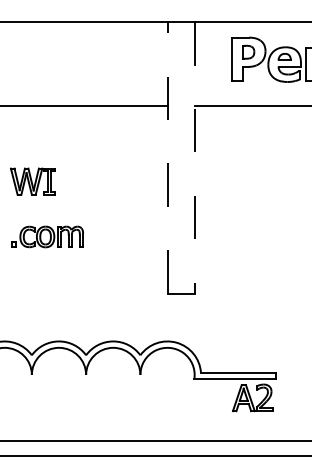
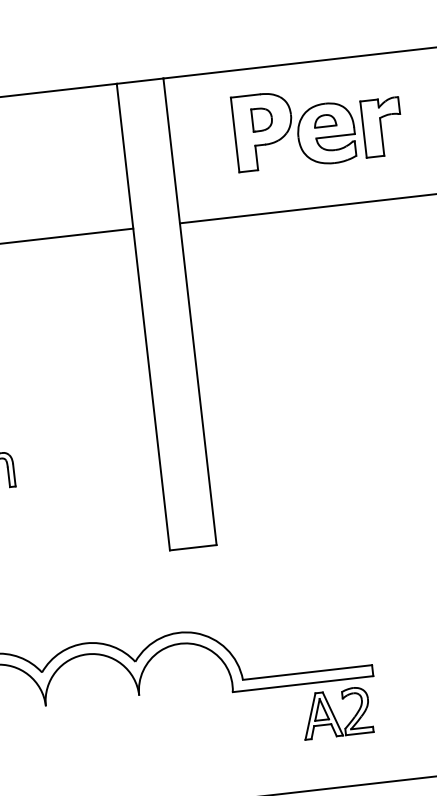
line: (167, 157) -> (143, 316), dashed -> solid
line: (194, 157) -> (189, 311), dashed -> solid

